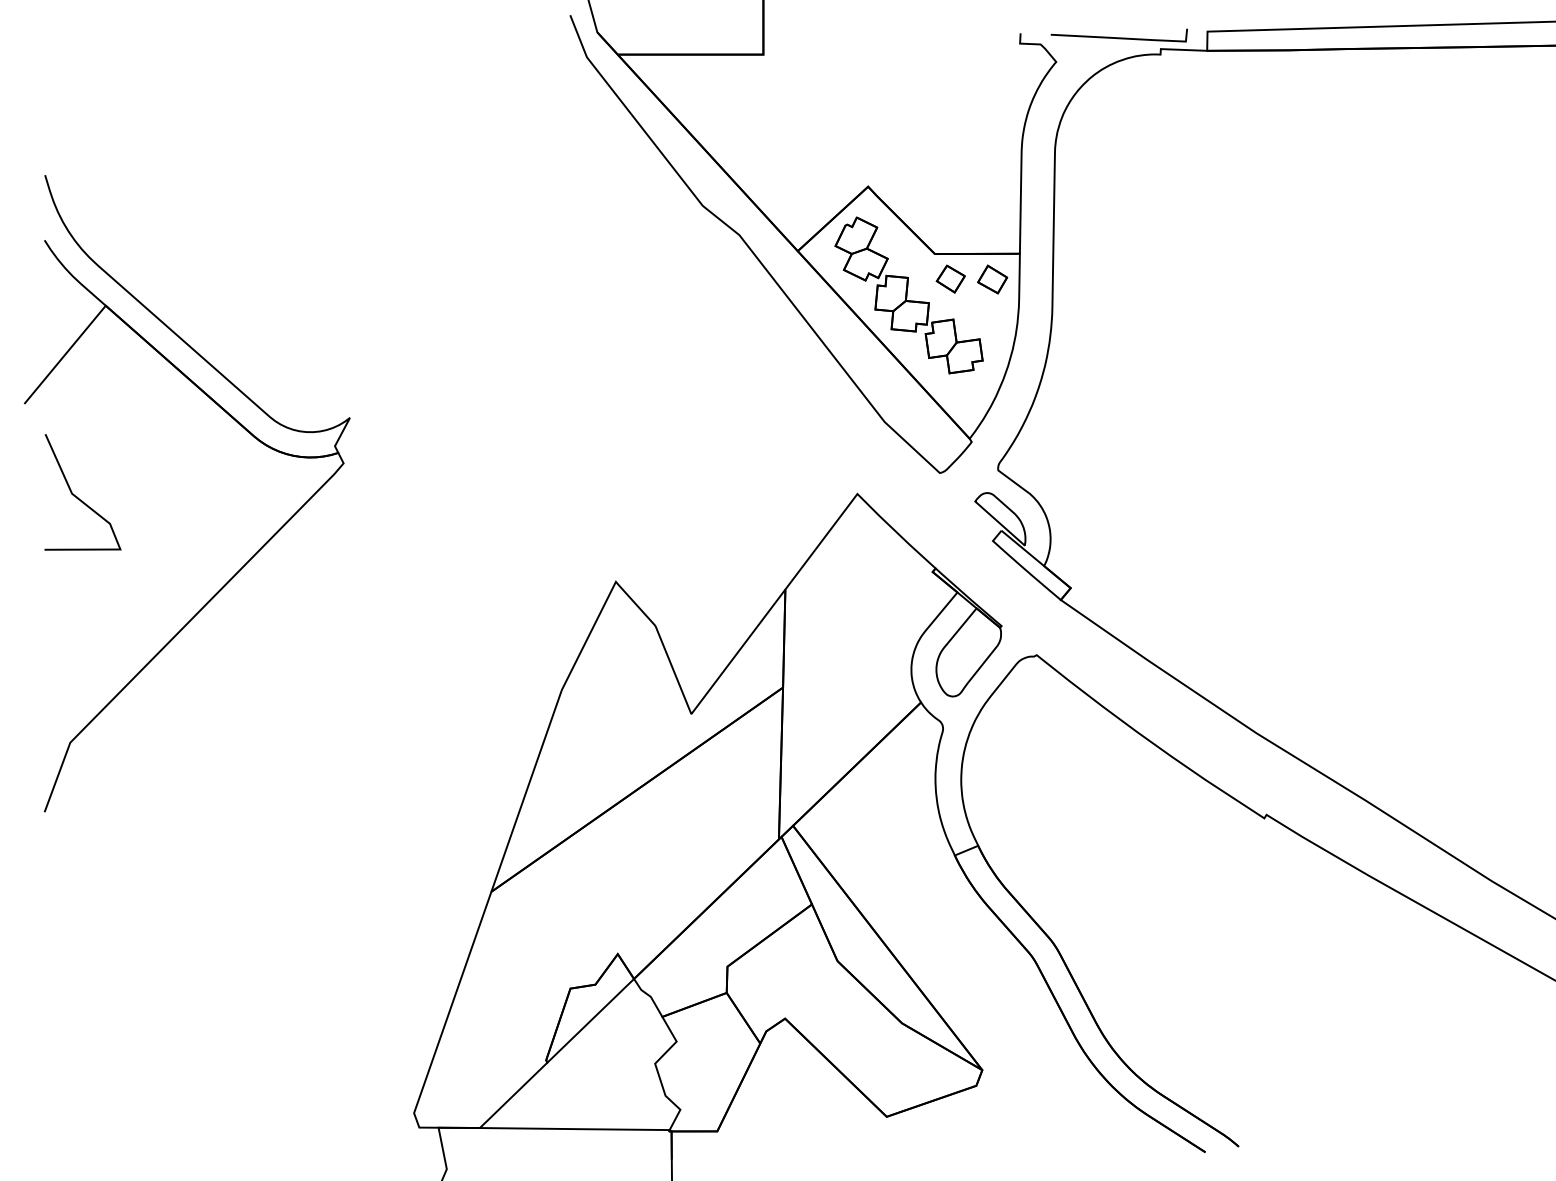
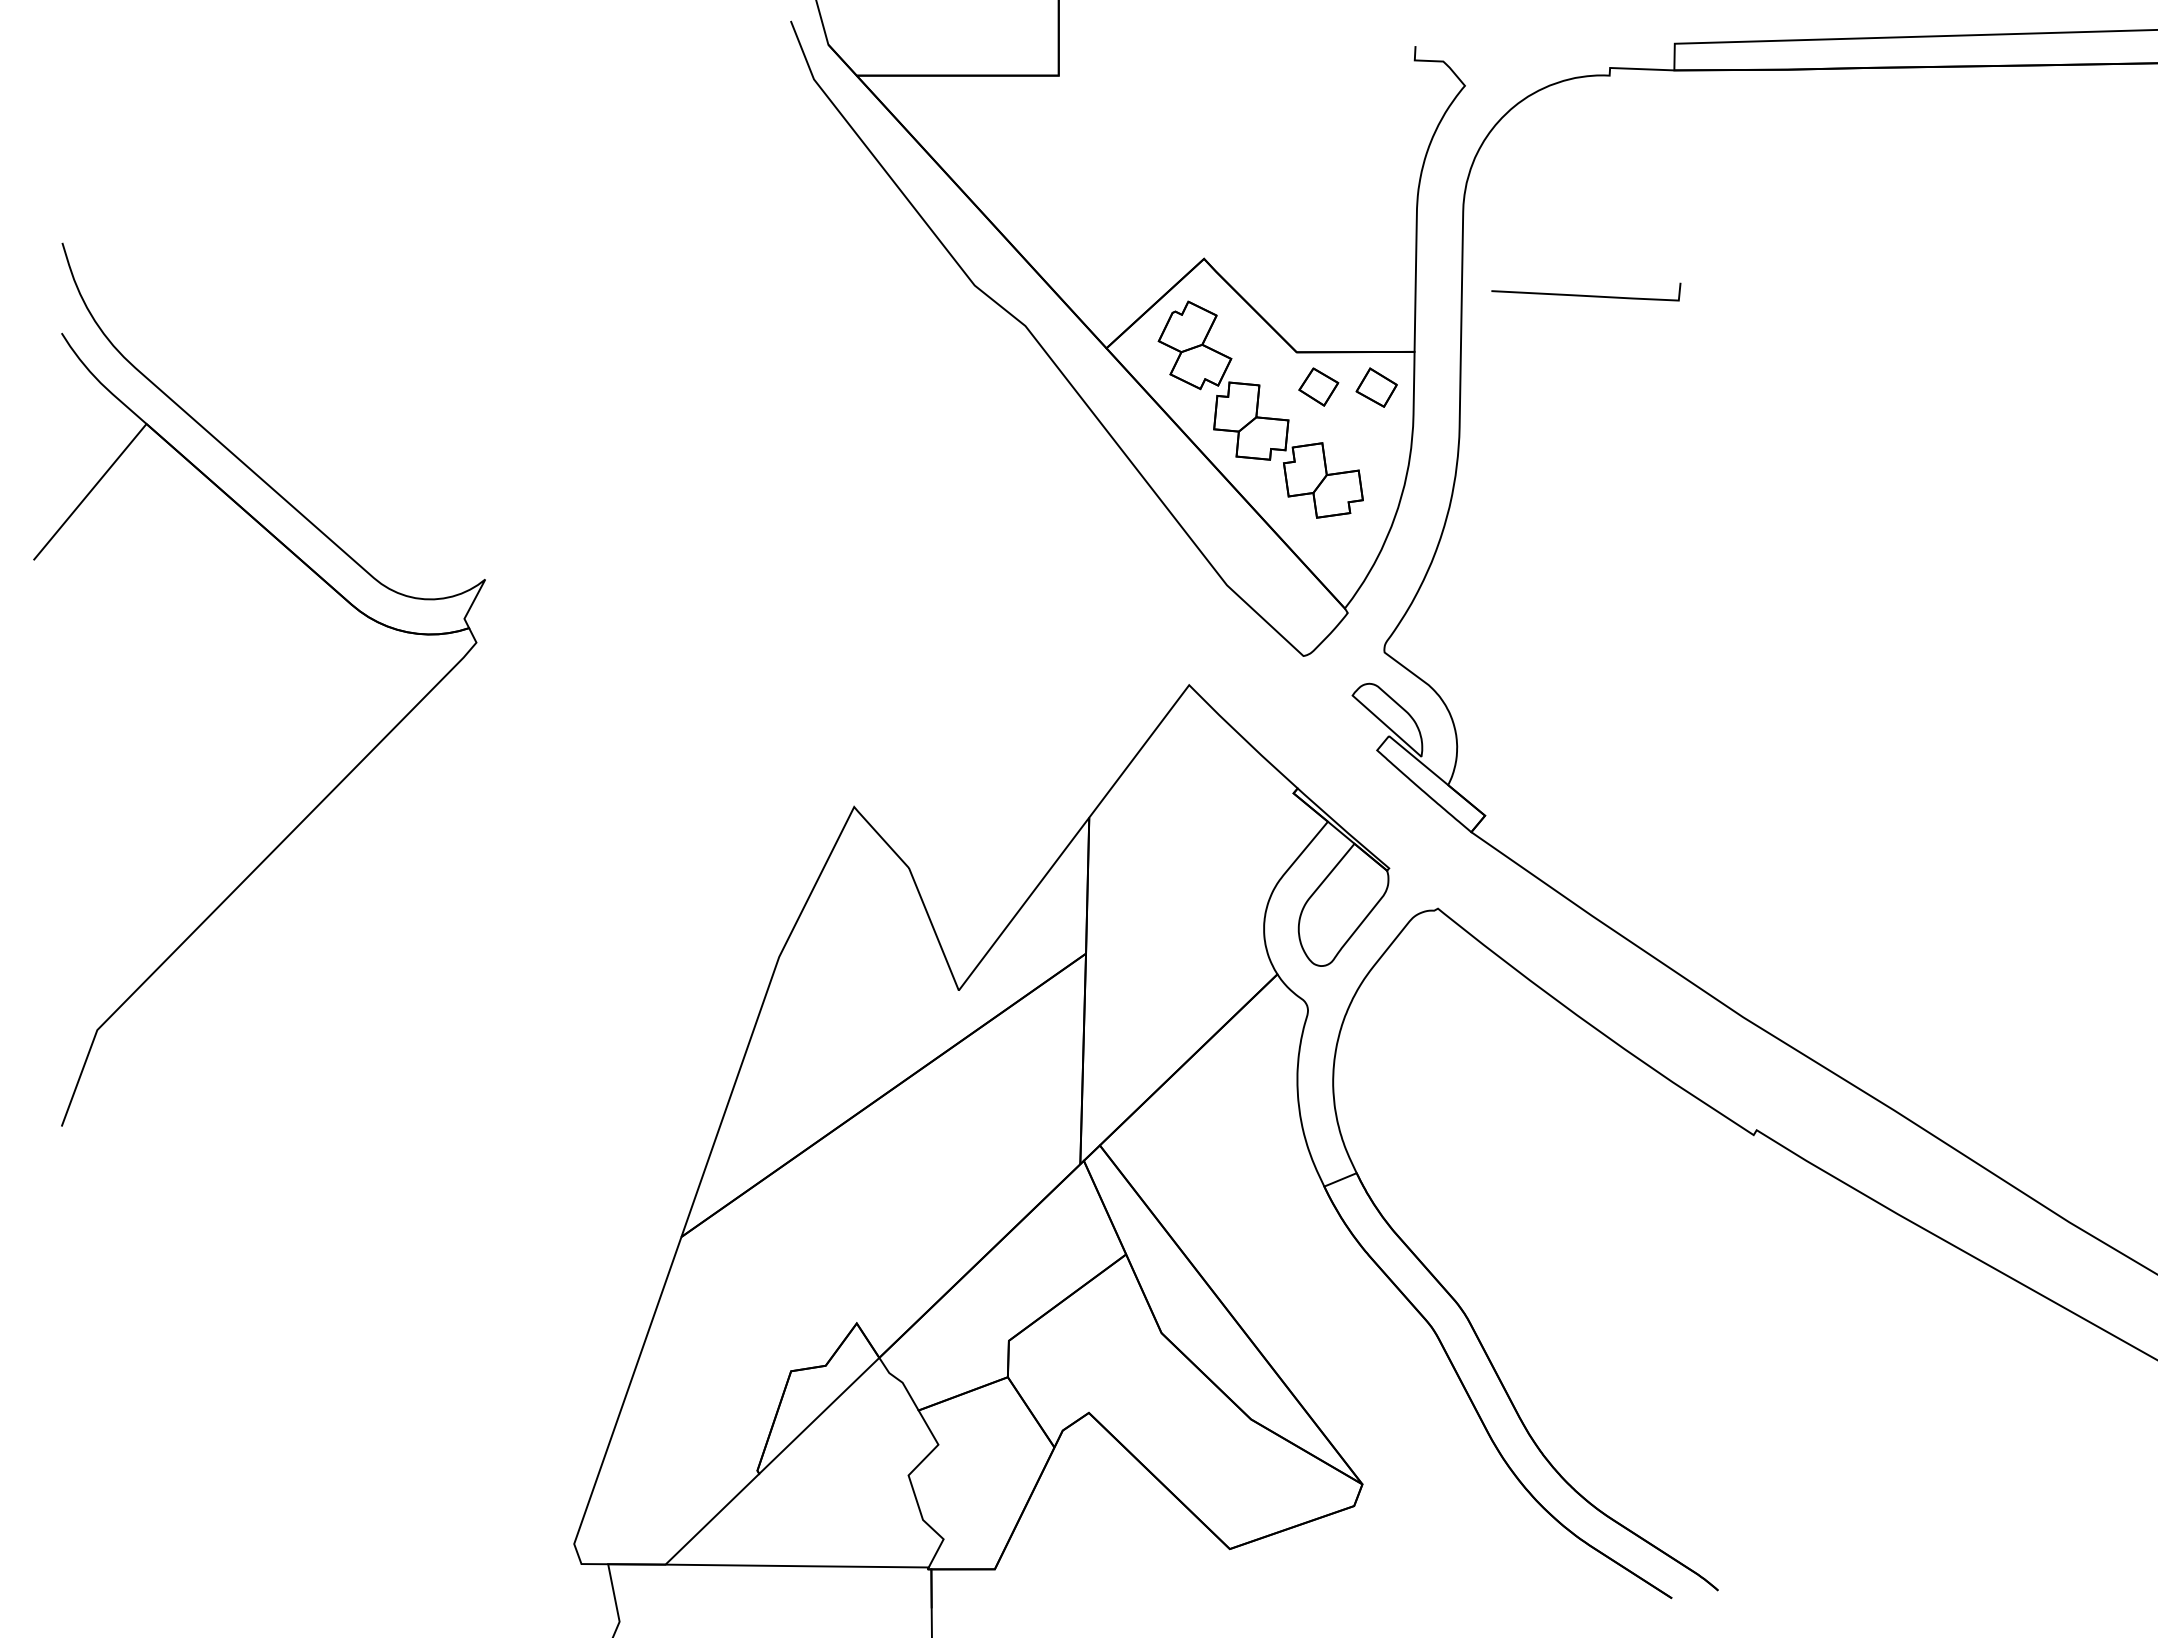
line: (1119, 37) -> (1586, 295), moved
line: (77, 497) -> (107, 689), removed

